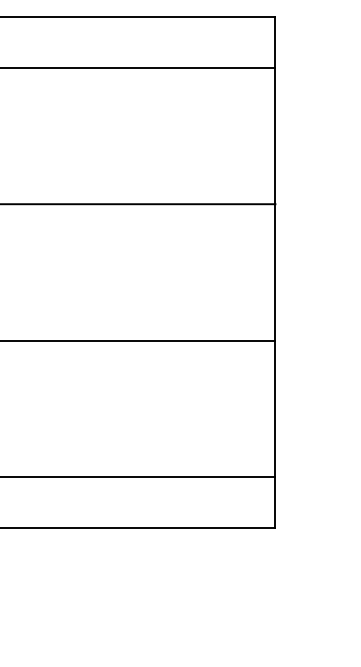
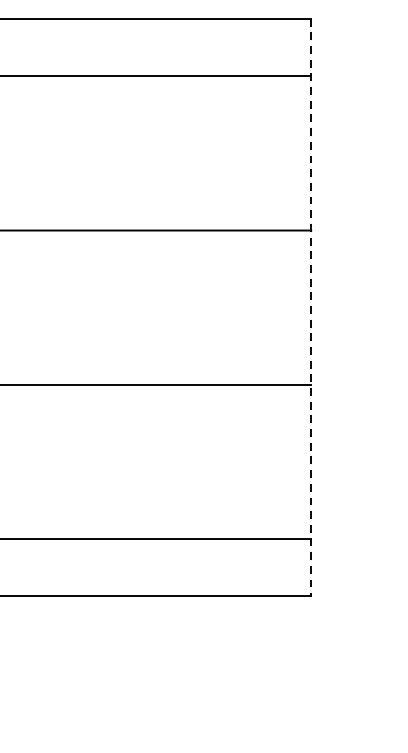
line: (275, 272) -> (311, 307), solid -> dashed

